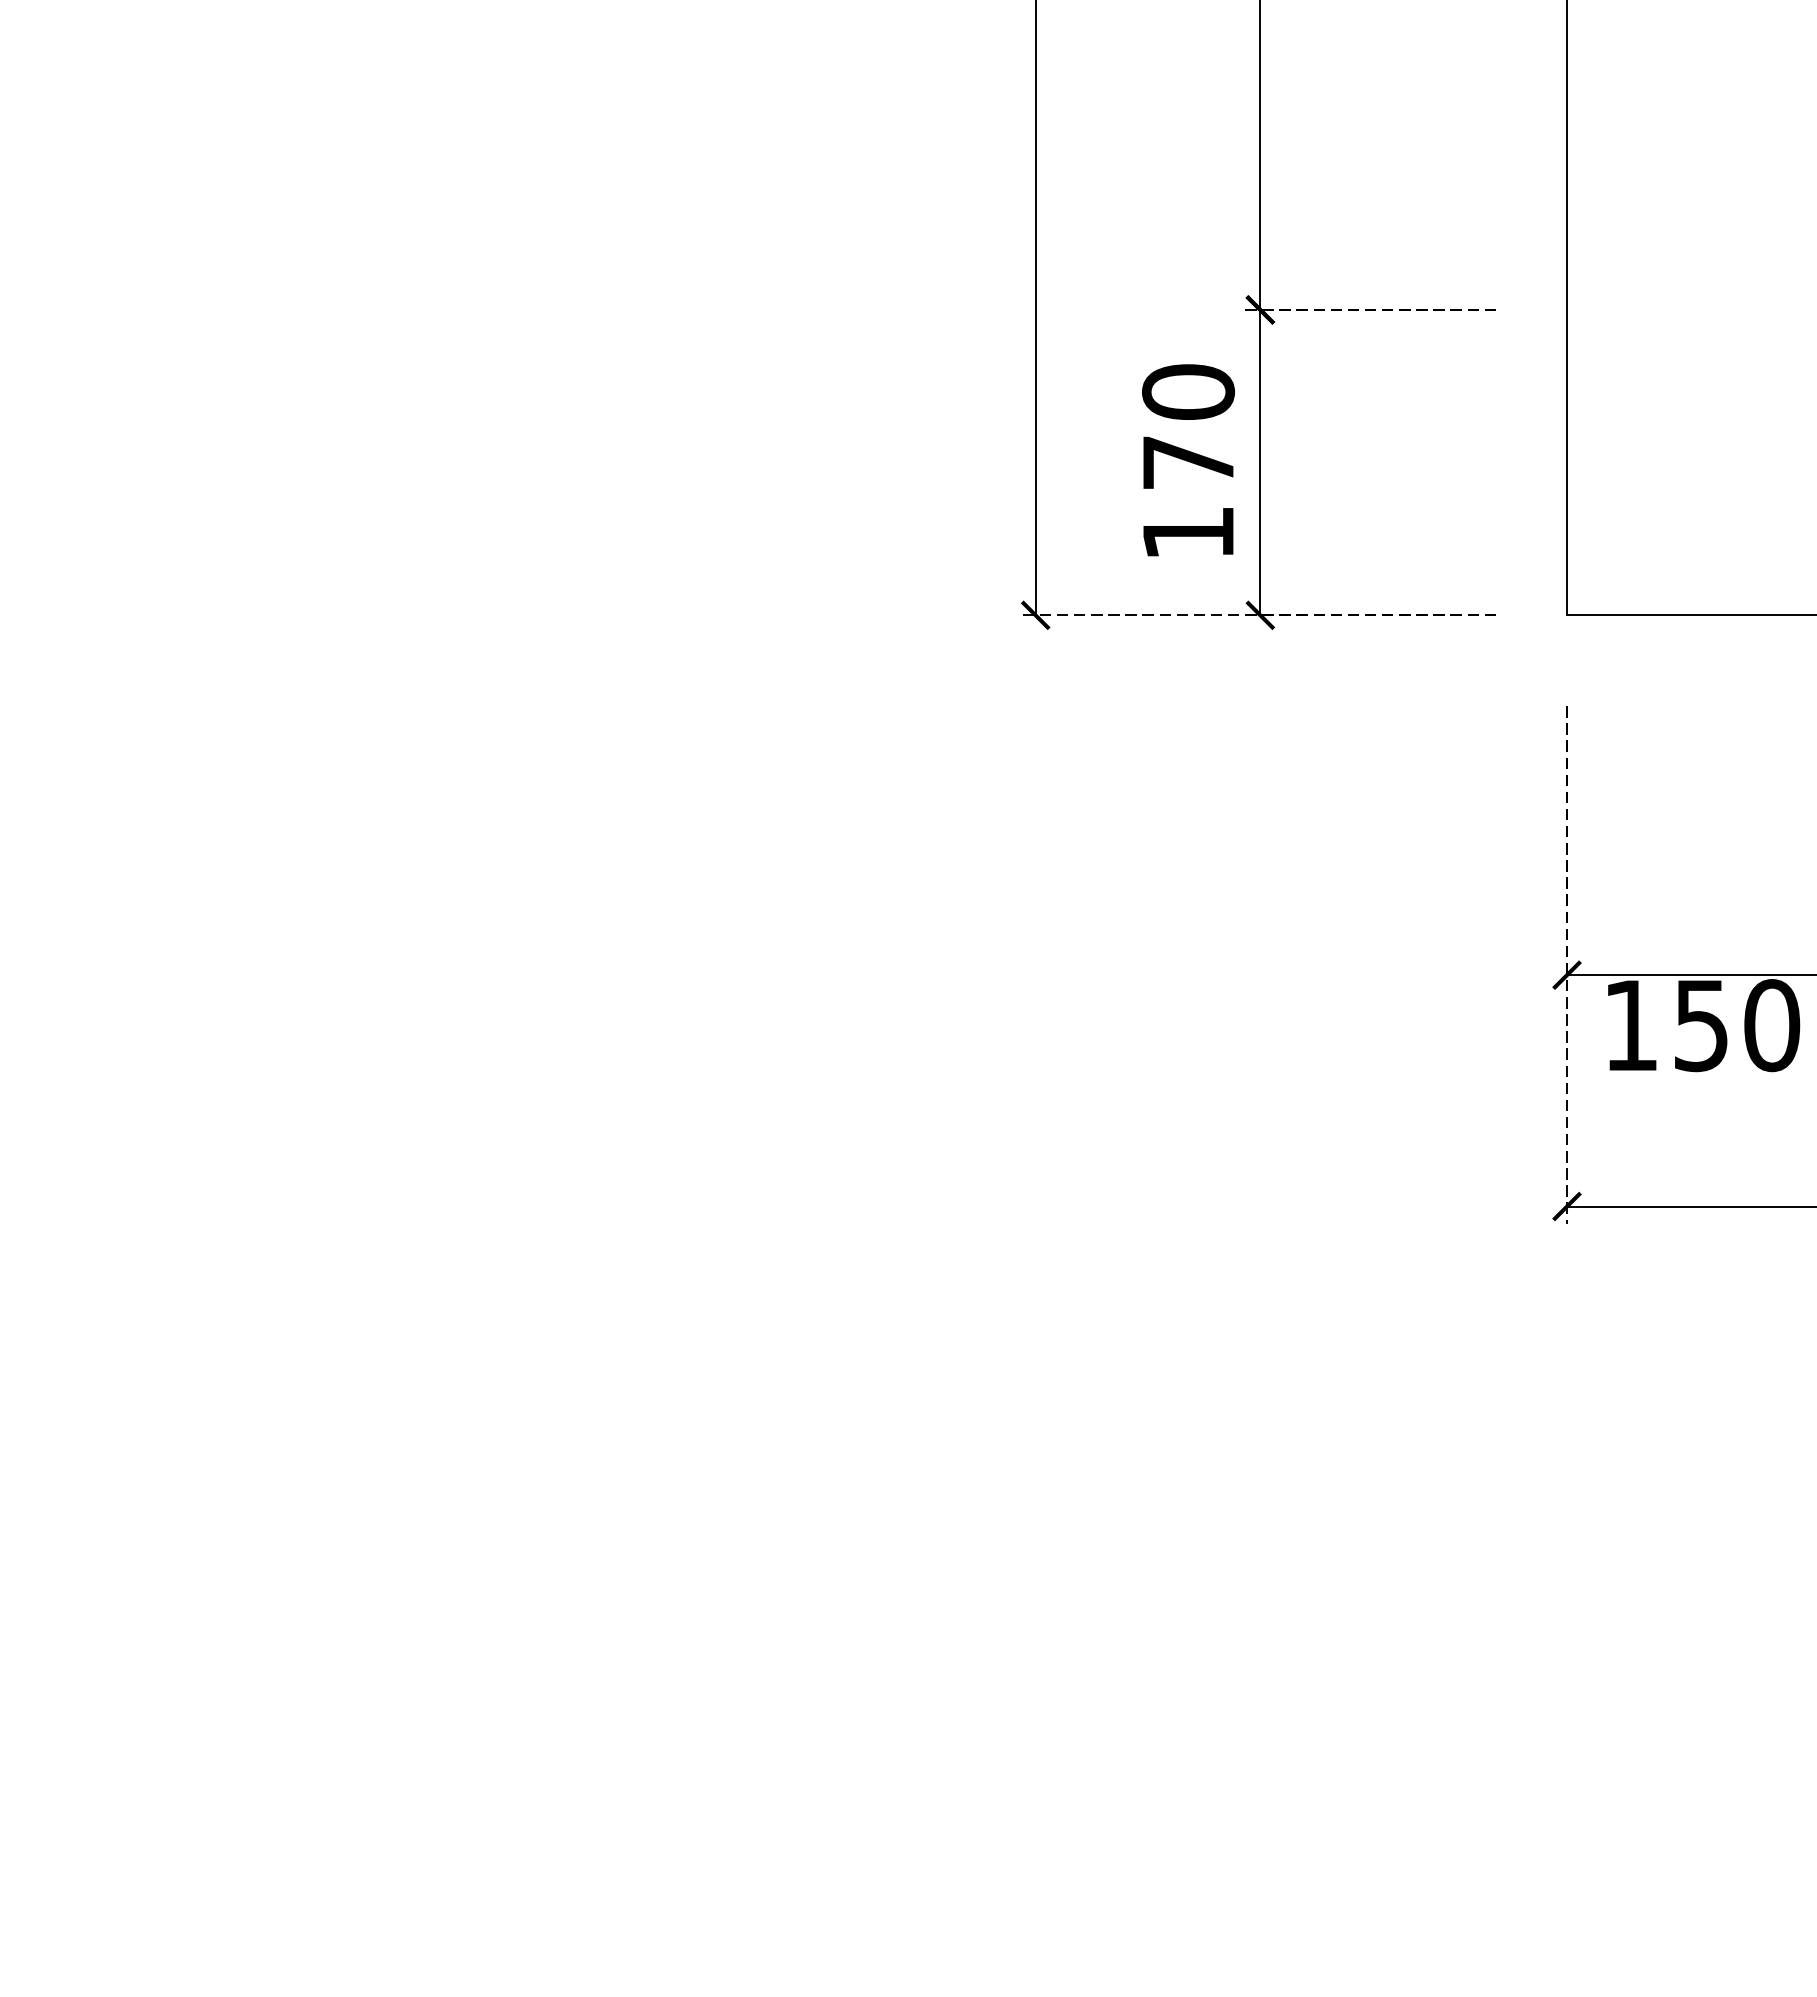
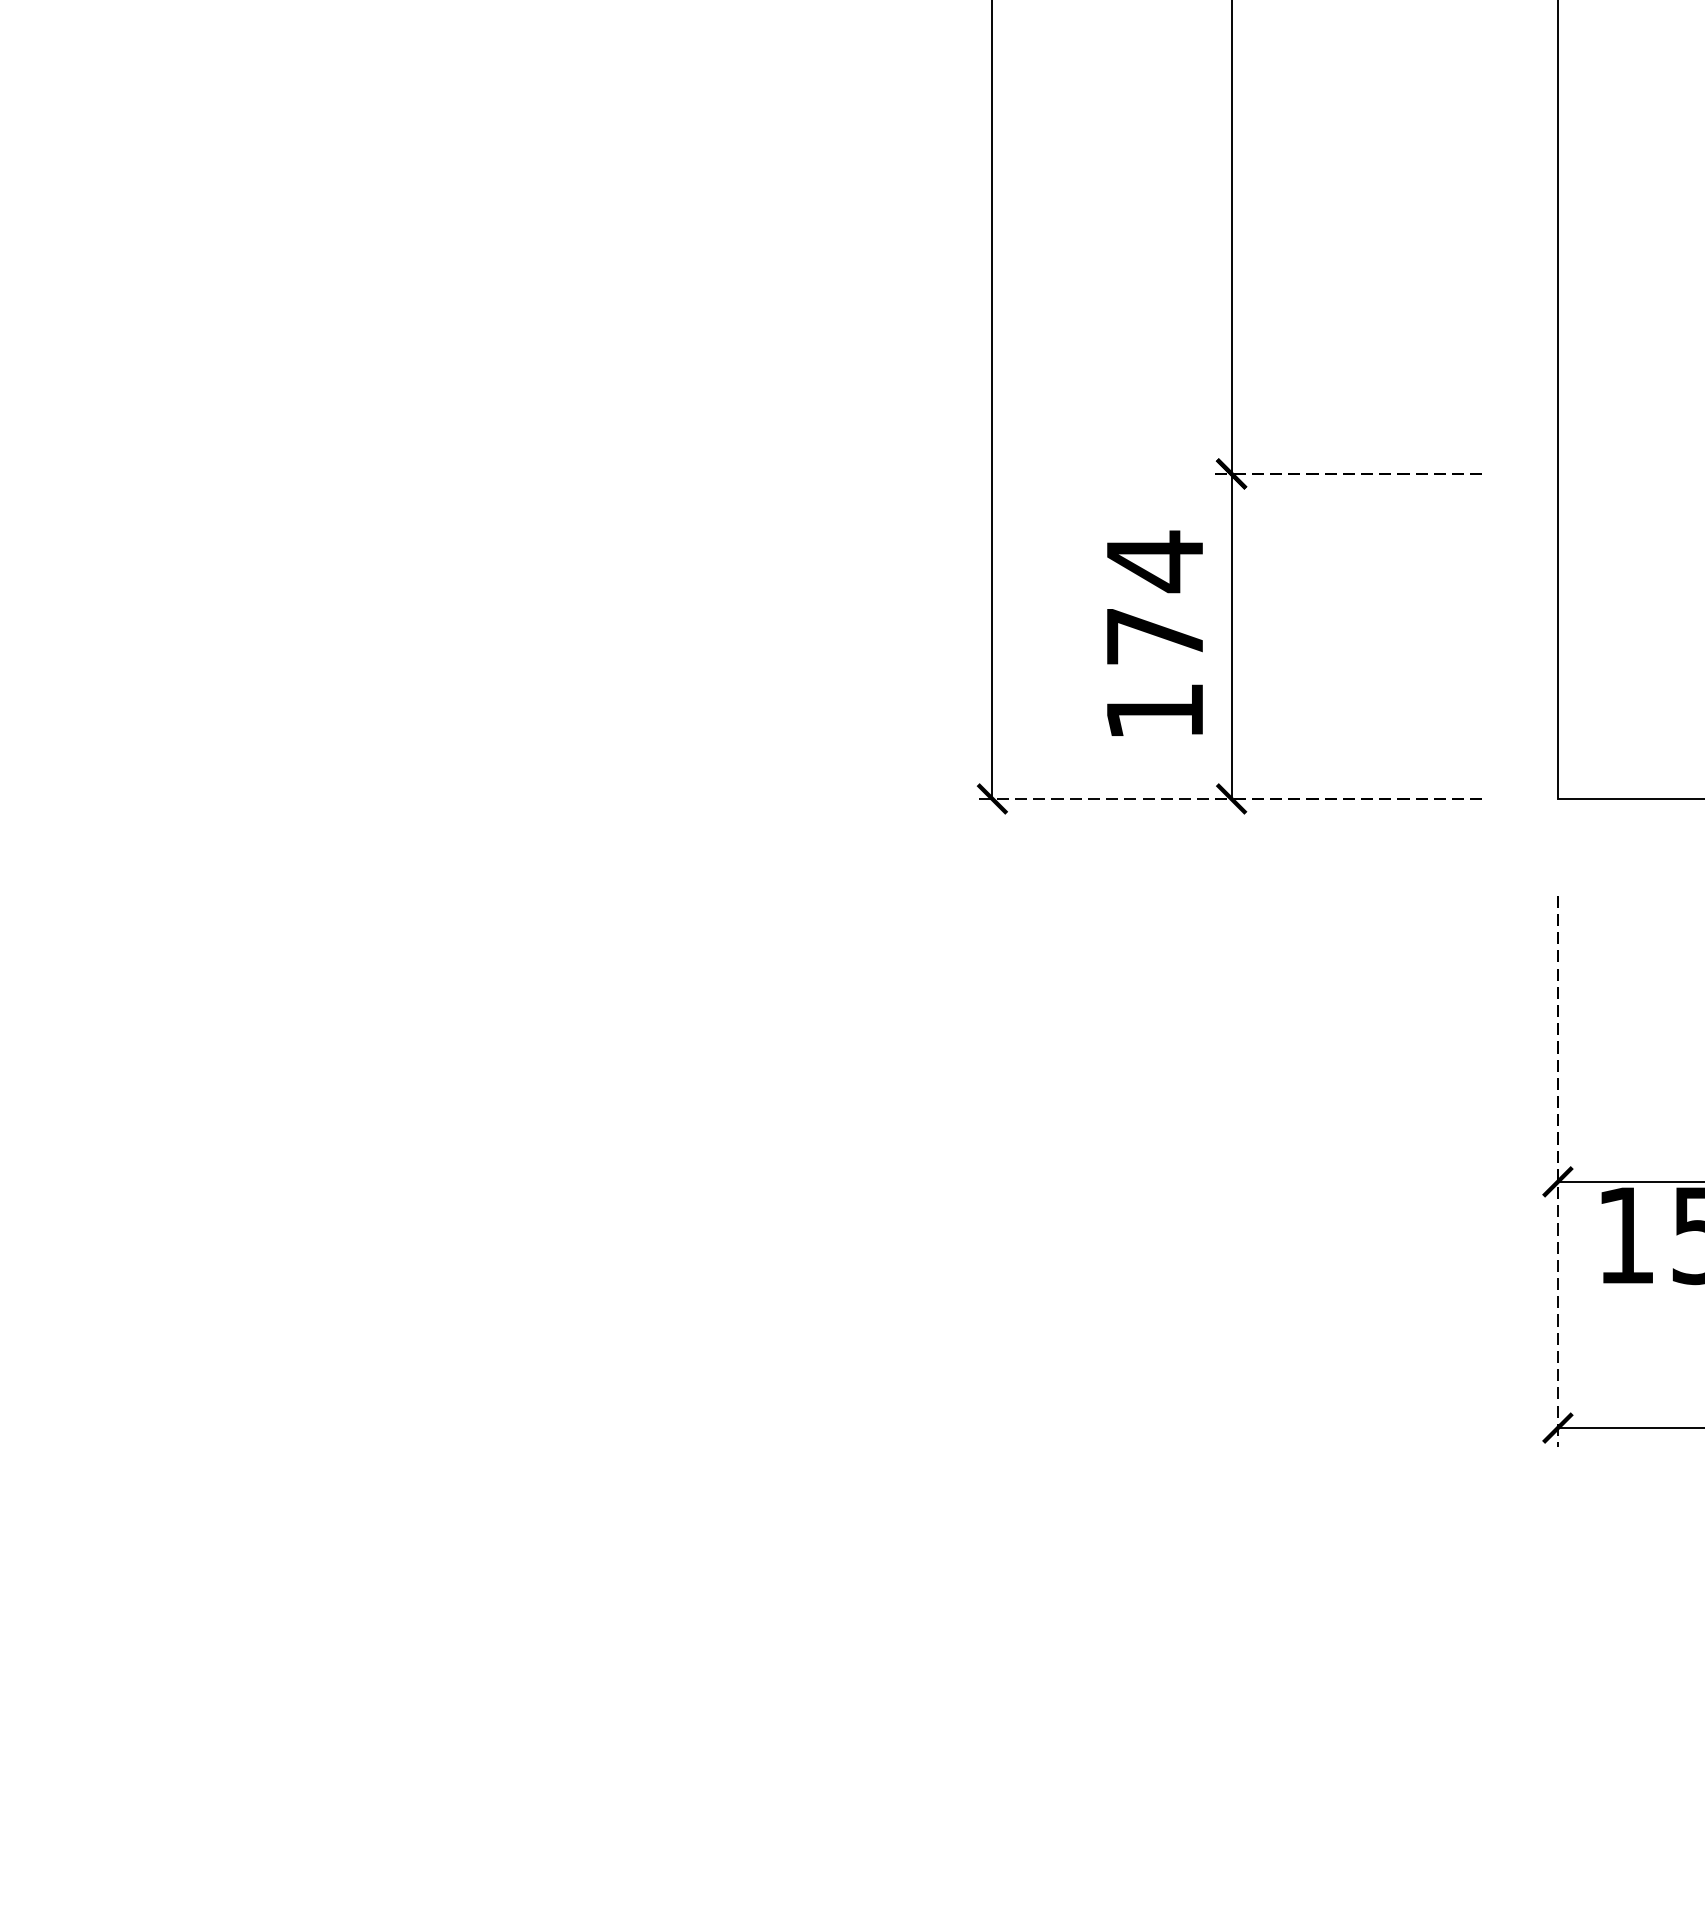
text: (1188, 392) -> (1155, 561), 170 -> 174

